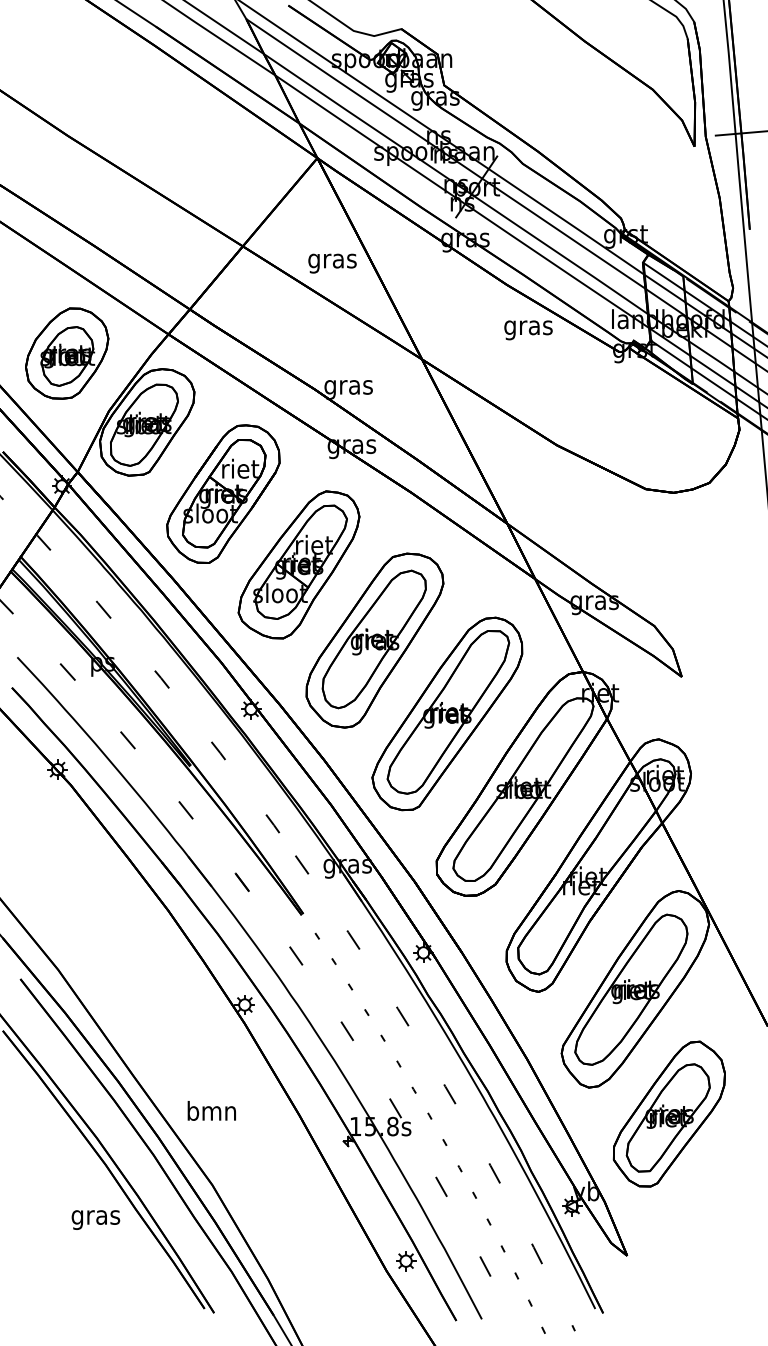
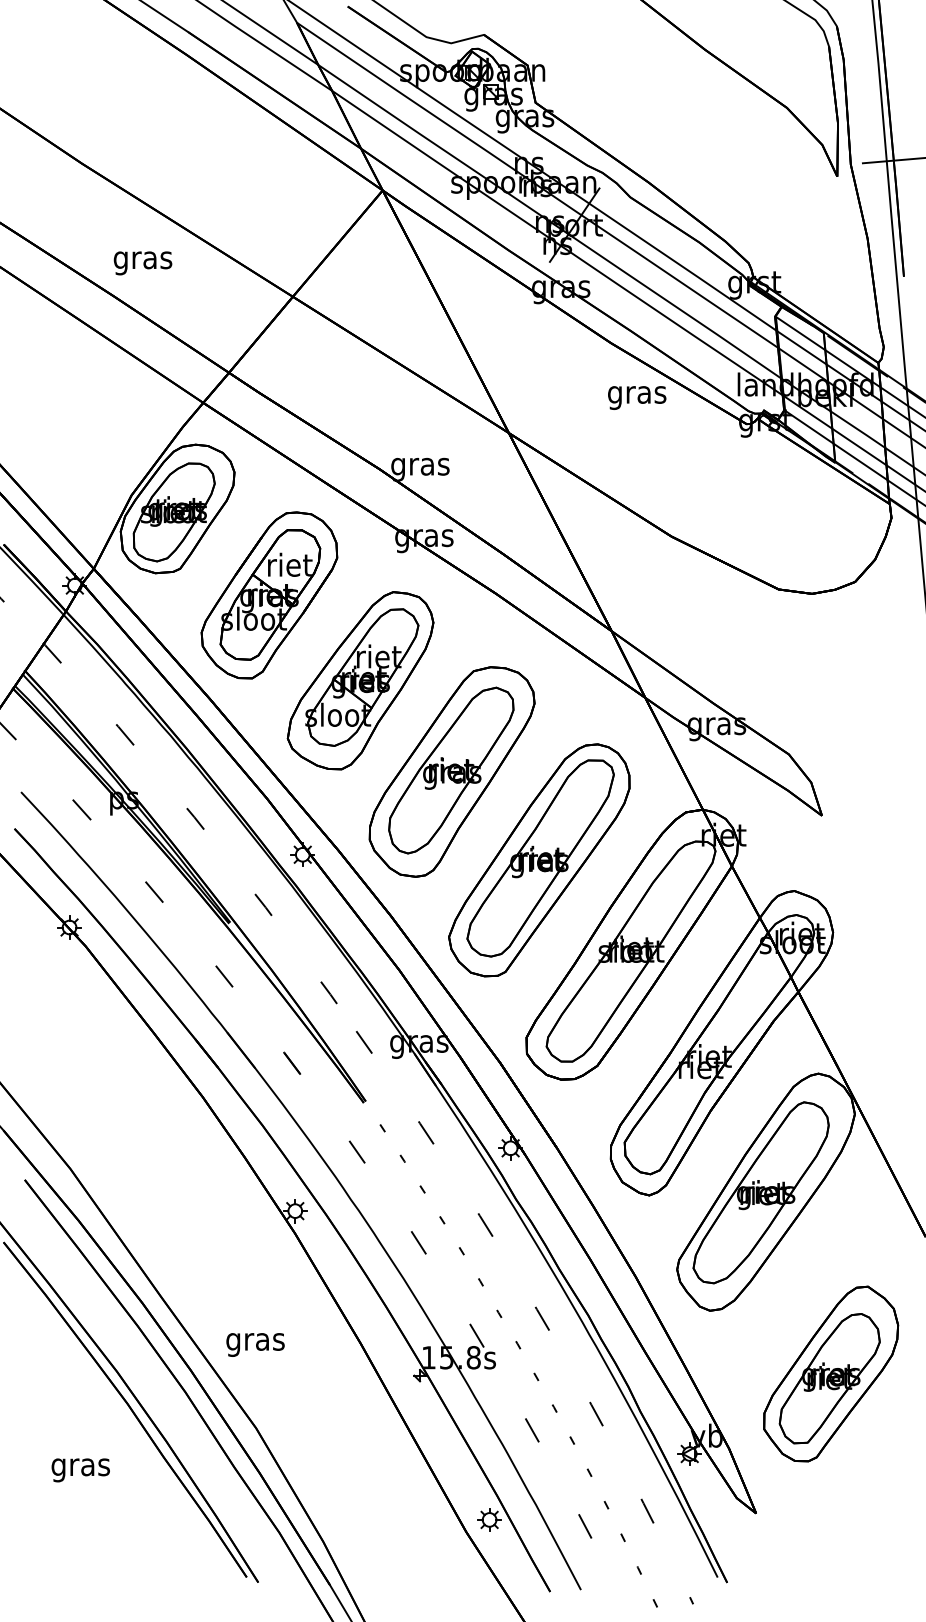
text: (332, 263) -> (142, 263), moved
part: (67, 353) -> (81, 425), removed
text: (211, 1113) -> (255, 1341), bmn -> gras
part: (668, 1113) -> (830, 1373), moved
text: (95, 1219) -> (80, 1469), moved

